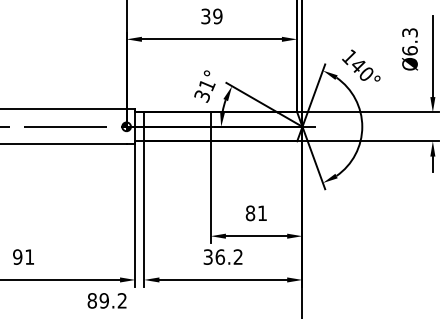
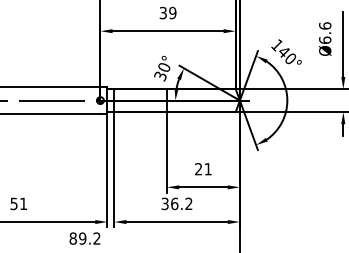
text: (409, 32) -> (324, 25), Ø6.3 -> Ø6.6
text: (207, 85) -> (164, 67), 31° -> 30°
text: (250, 213) -> (198, 169), 81 -> 21
text: (17, 256) -> (13, 203), 91 -> 51

